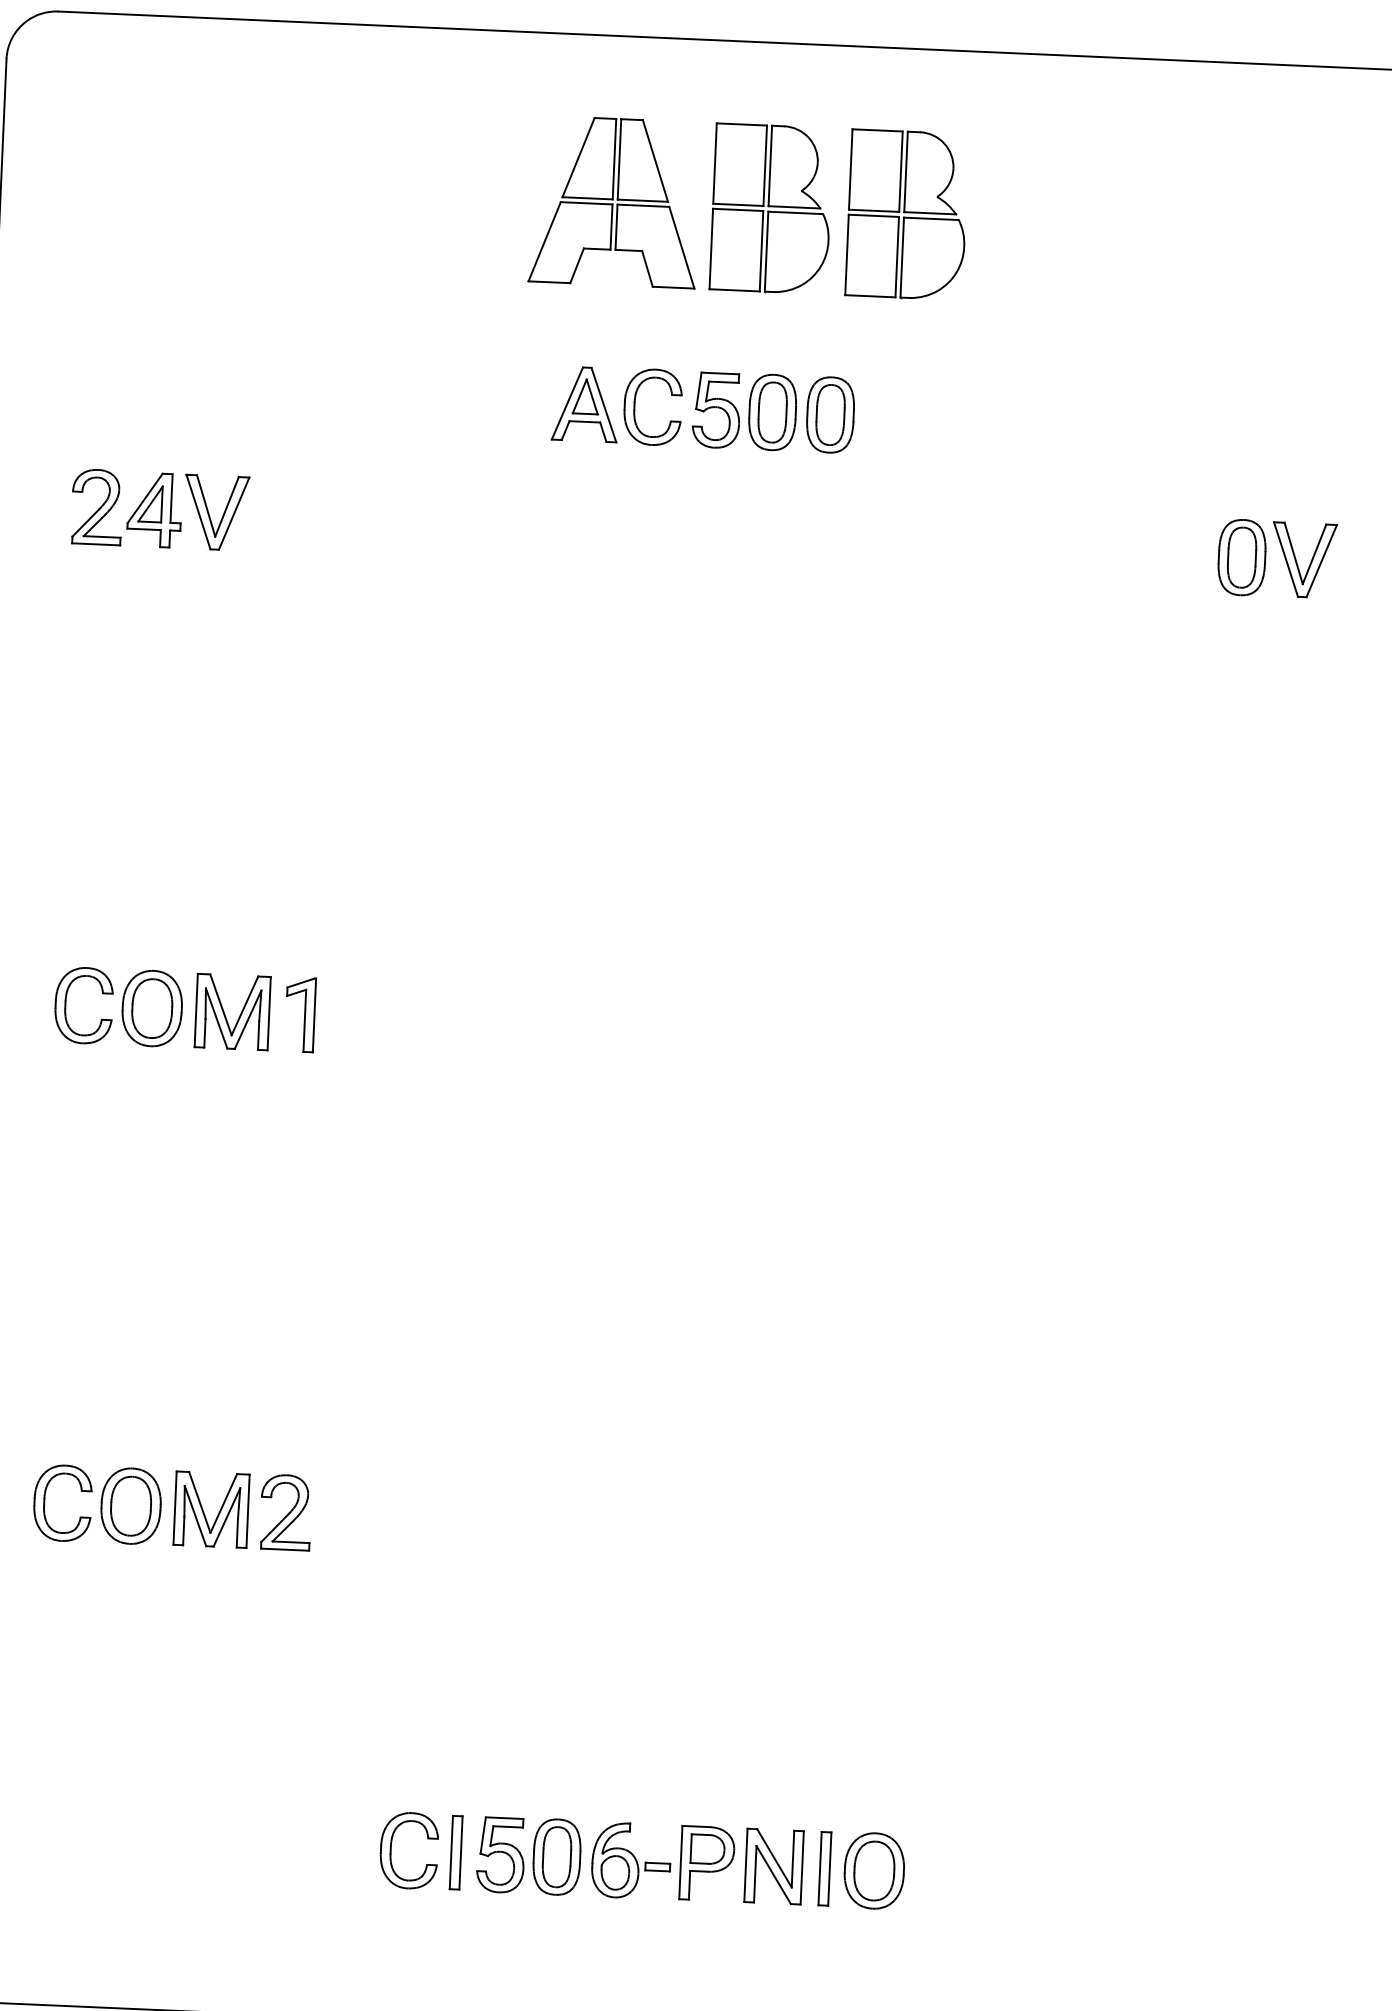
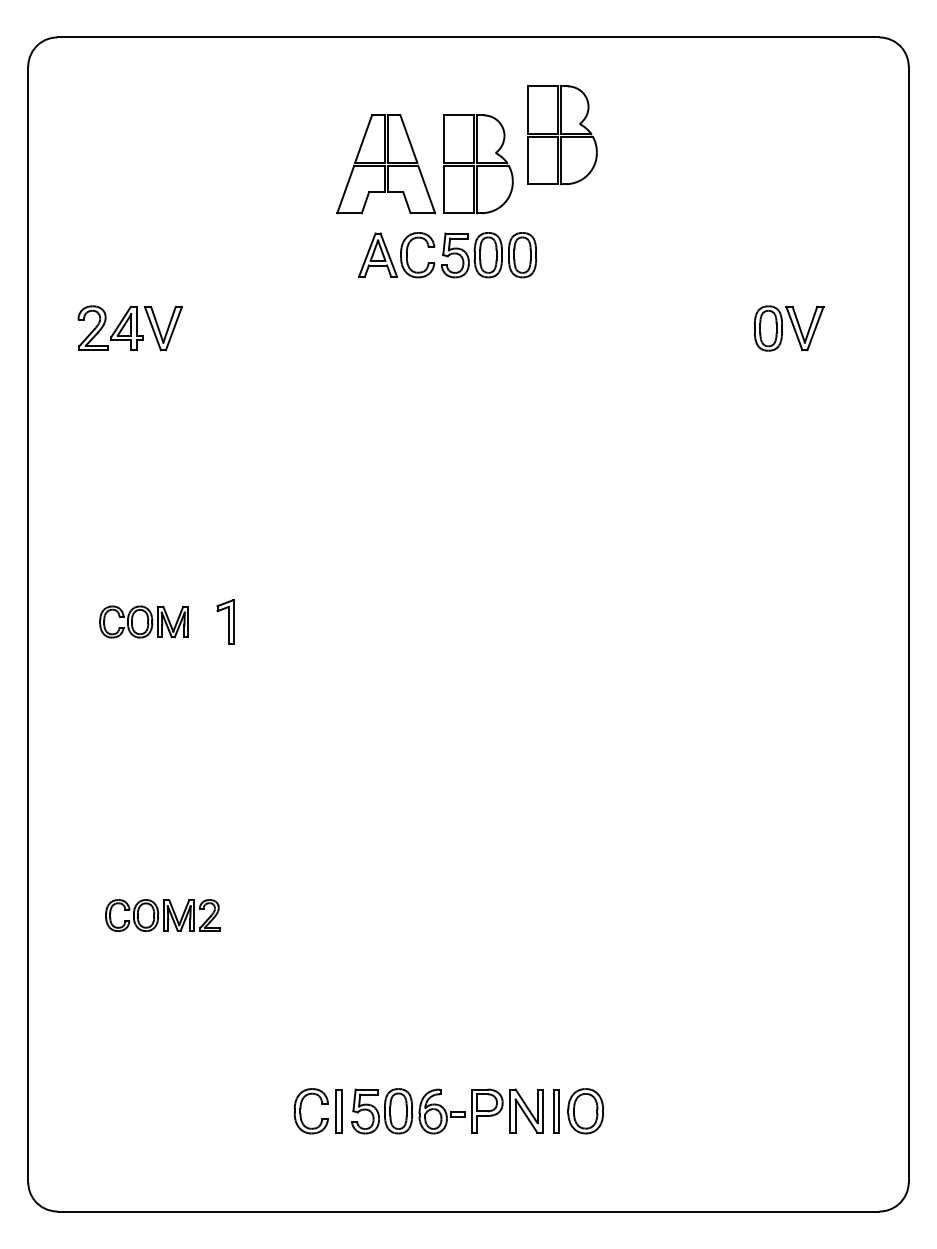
part: (680, 205) -> (424, 164), moved
part: (160, 1008) -> (143, 621), size x0.7
part: (171, 1507) -> (162, 915), size x0.7

